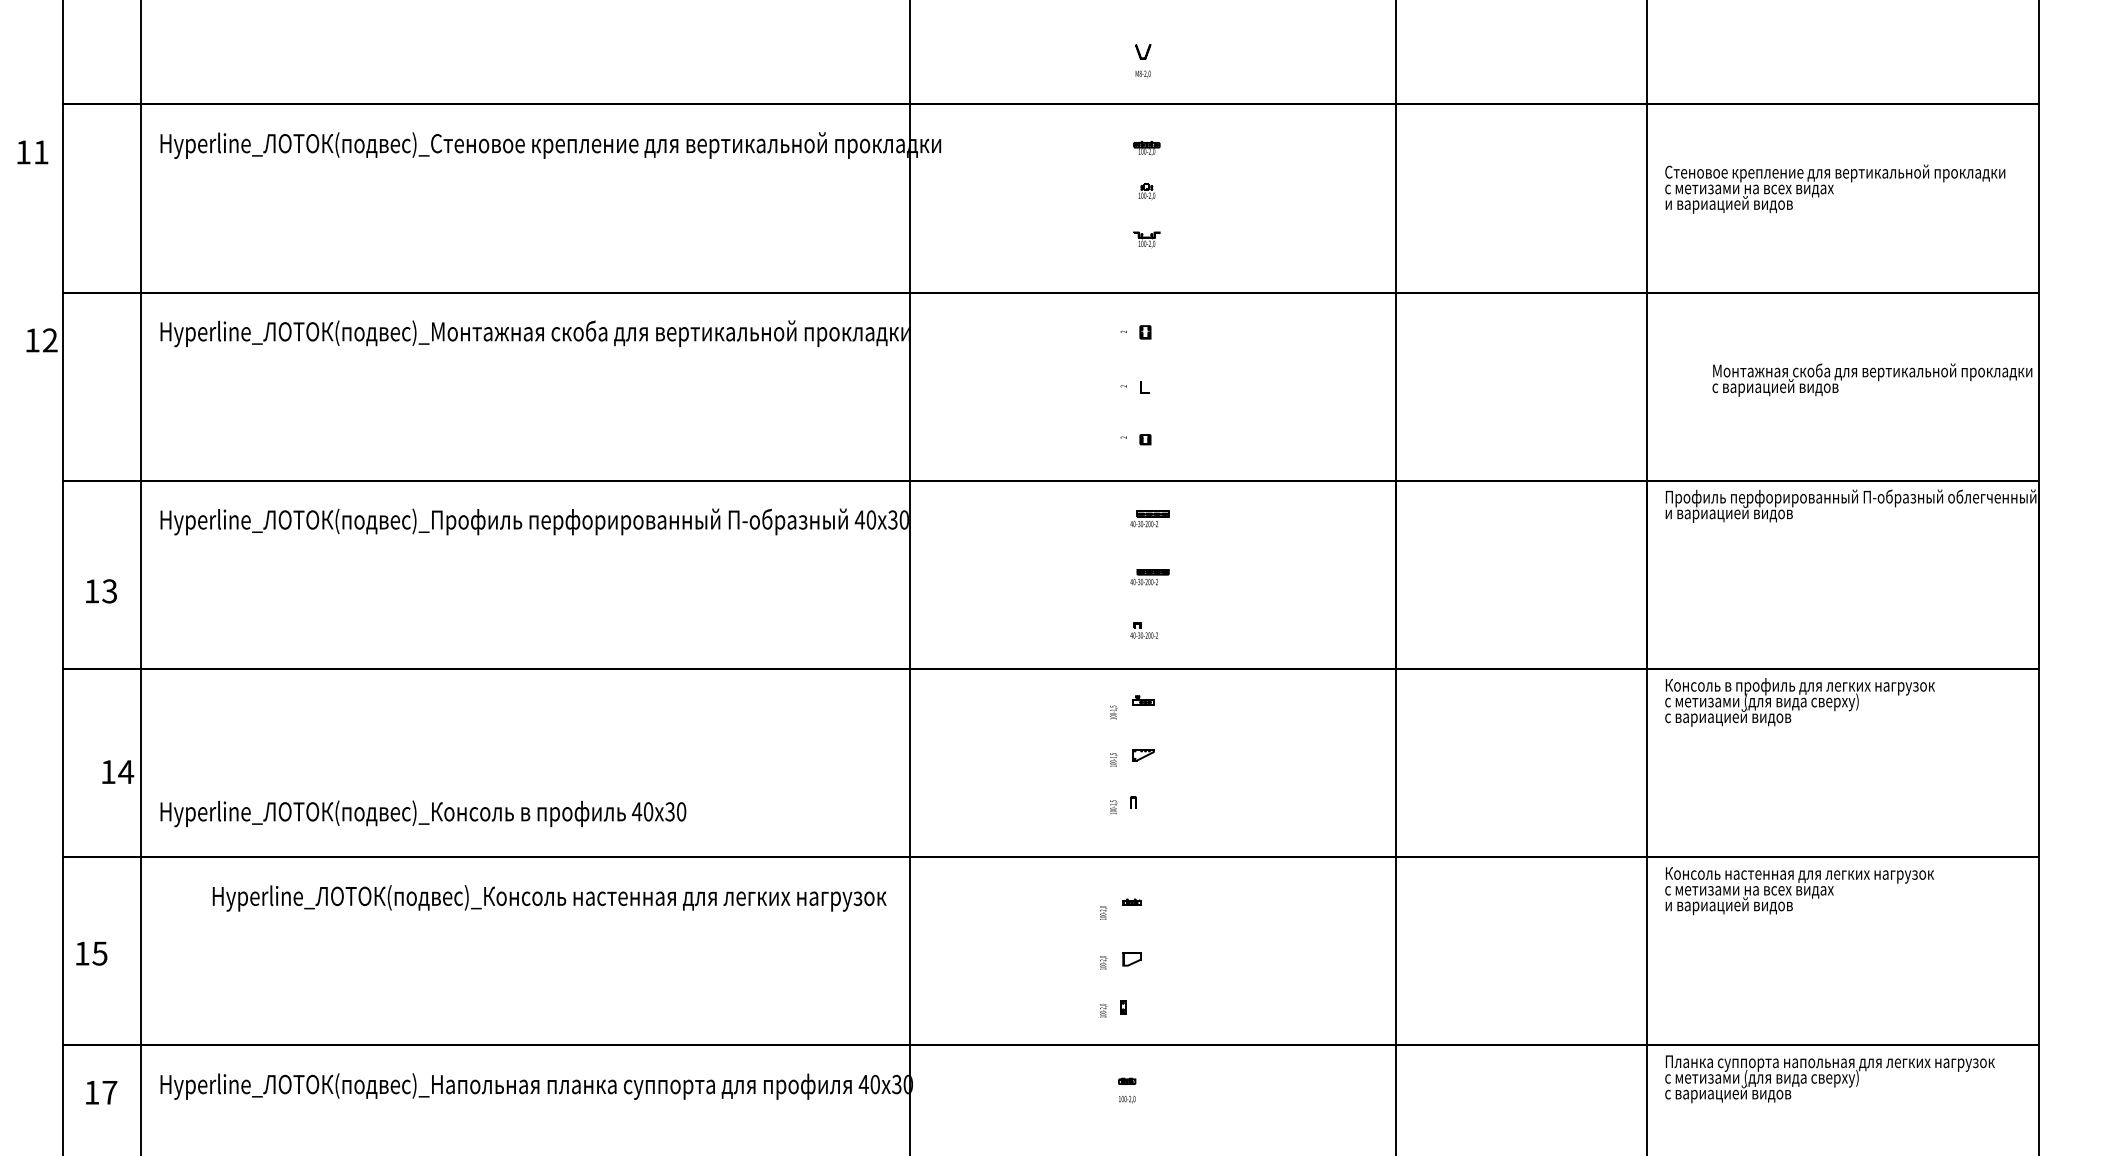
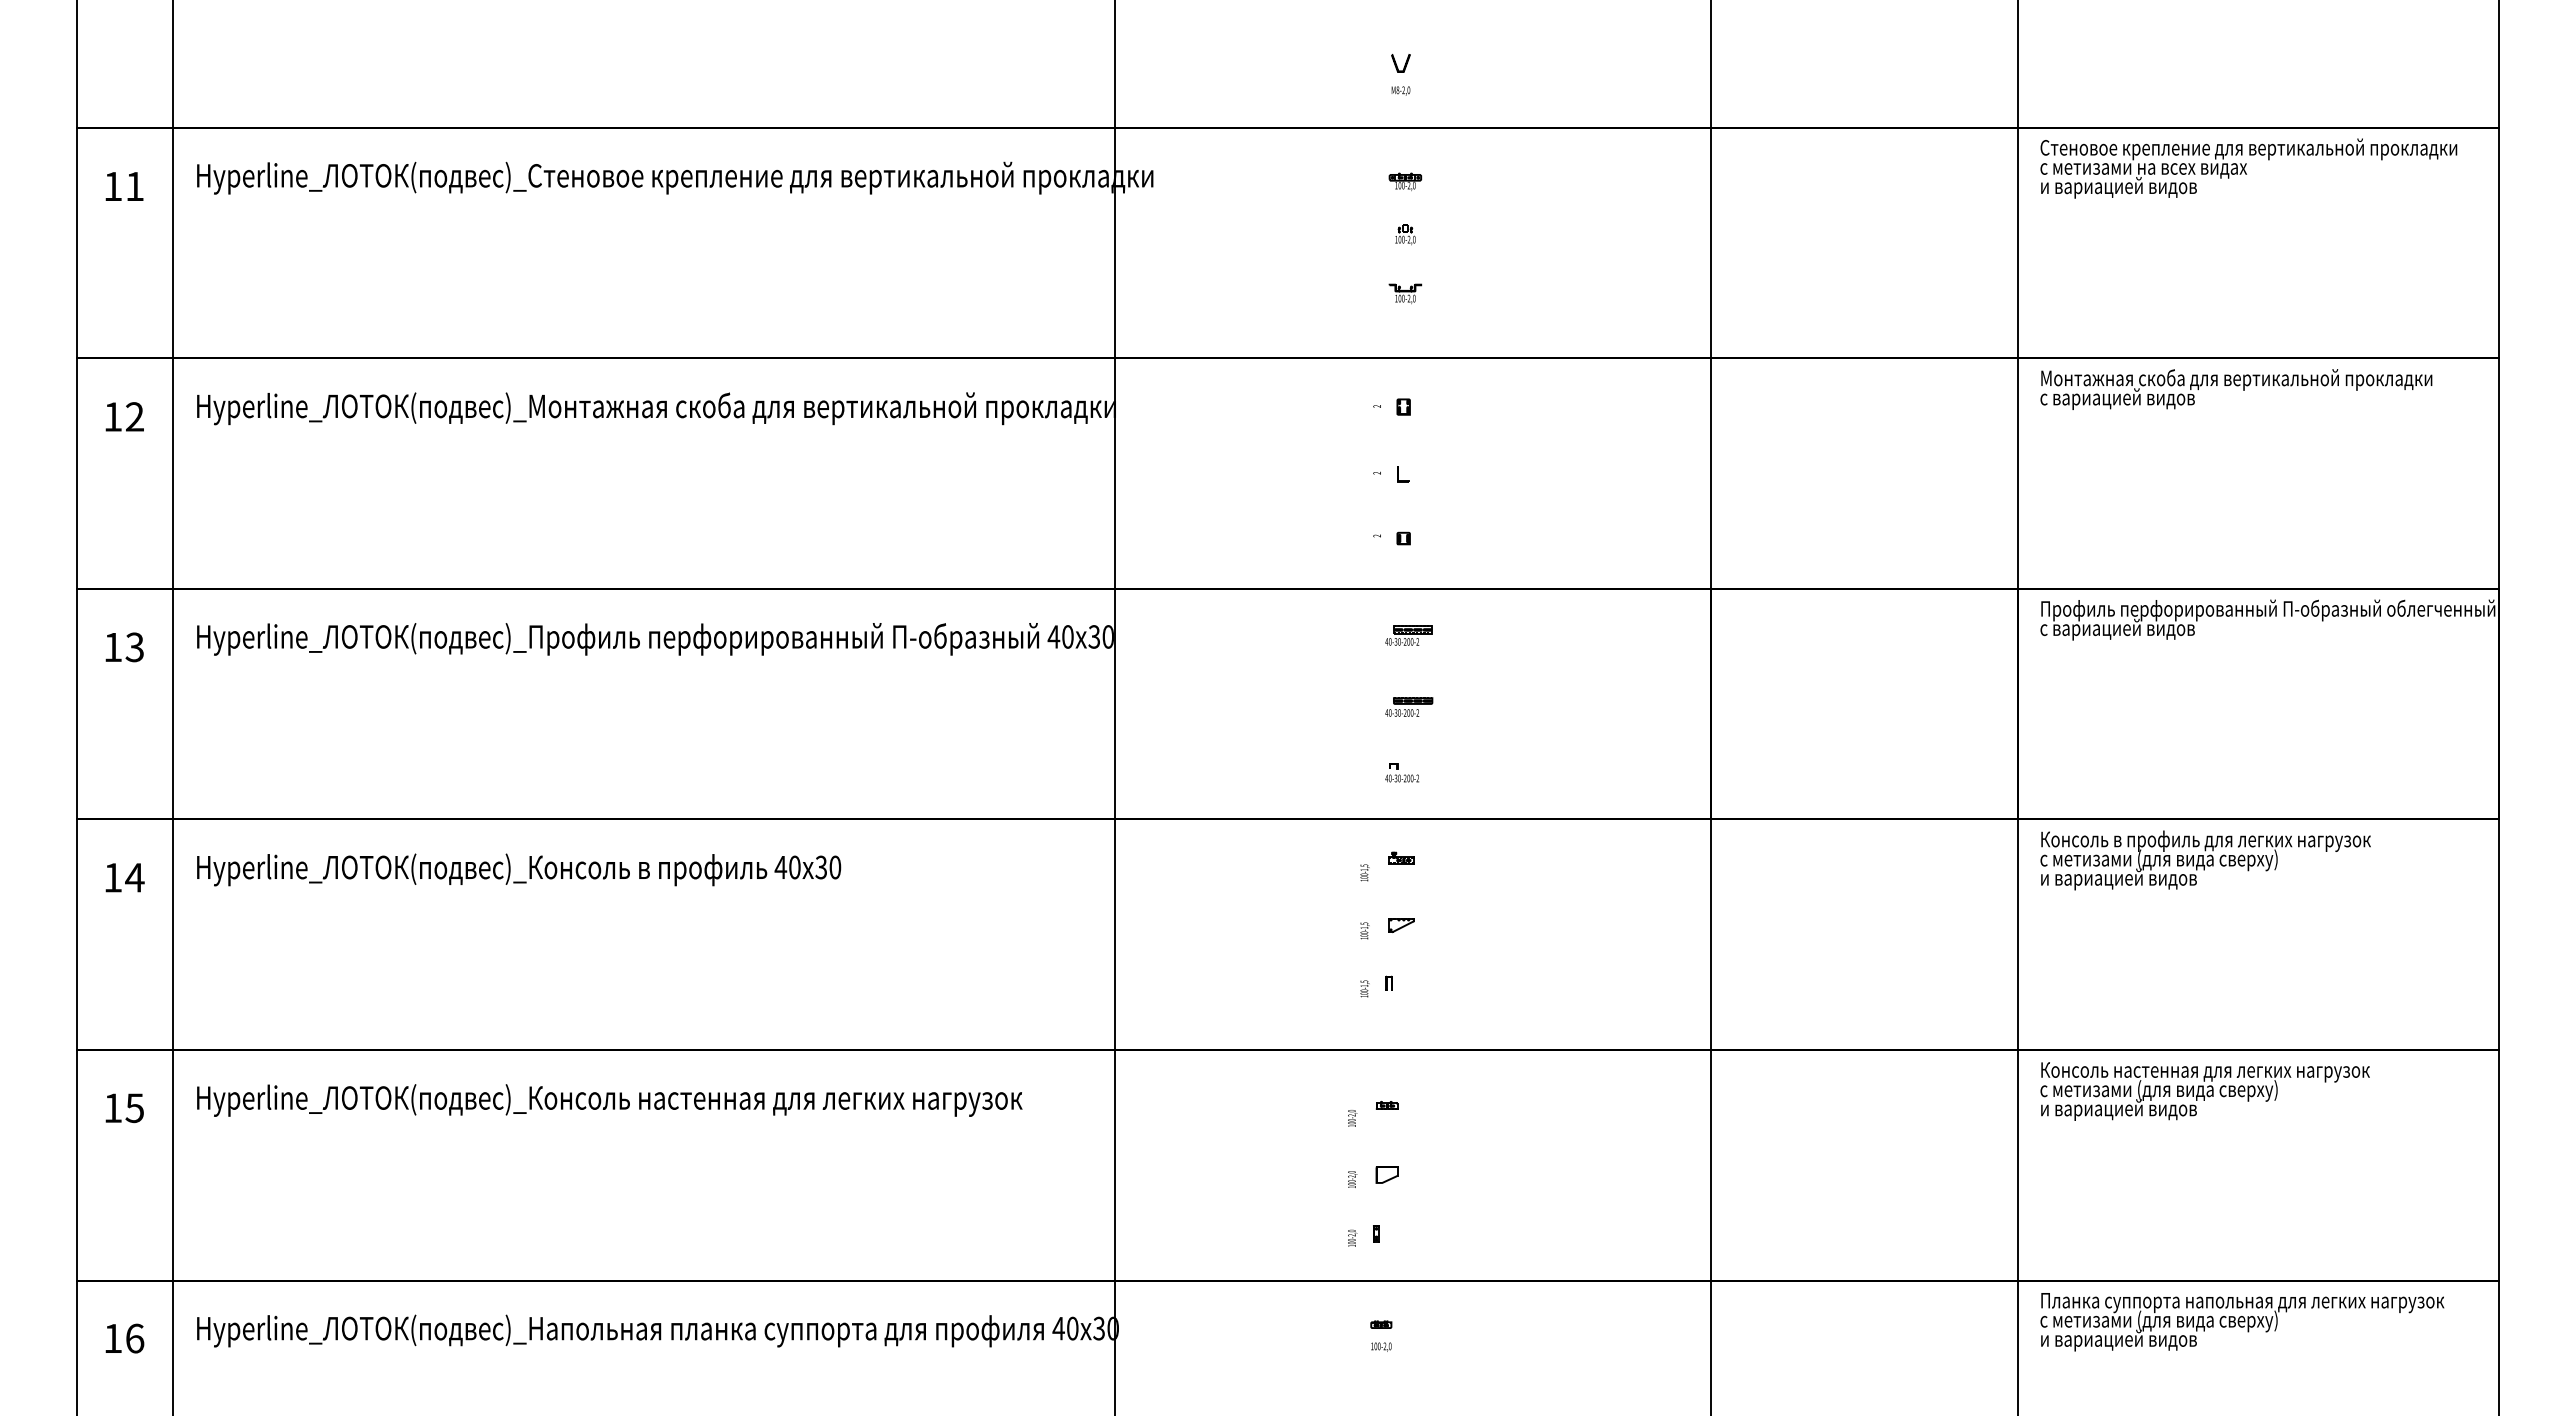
text: (32, 152) -> (124, 186), moved
text: (1834, 189) -> (2248, 168), moved
text: (41, 340) -> (124, 416), moved
text: (1872, 380) -> (2236, 389), moved
text: (1728, 513) -> (2118, 629), и вариацией видов -> с вариацией видов
text: (101, 591) -> (124, 647), moved
text: (1728, 717) -> (2118, 879), с вариацией видов -> и вариацией видов
text: (117, 771) -> (124, 877), moved
text: (423, 813) -> (519, 869), moved
text: (1801, 890) -> (2207, 1090), с метизами на всех видах -> с метизами (для вида сверху)
text: (549, 898) -> (609, 1100), moved
text: (91, 953) -> (124, 1108), moved
text: (110, 1092) -> (135, 1338), 17 -> 16
text: (1728, 1094) -> (2118, 1340), с вариацией видов -> и вариацией видов

